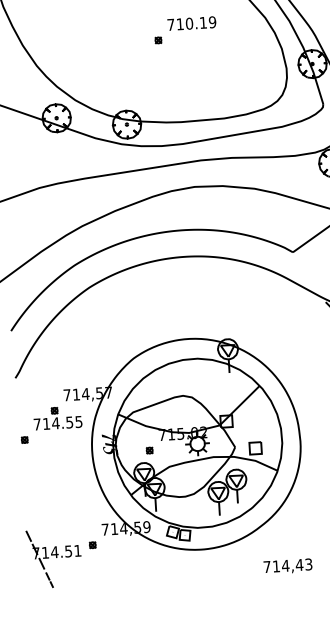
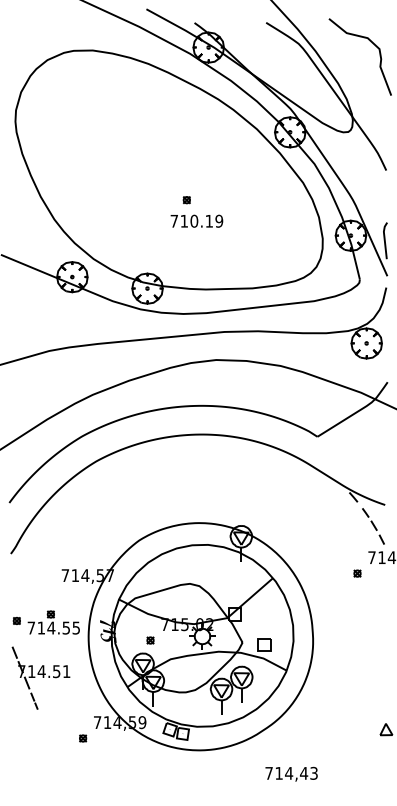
text: (191, 22) -> (196, 220), moved
part: (57, 418) -> (53, 622), moved
part: (53, 557) -> (40, 677), moved

